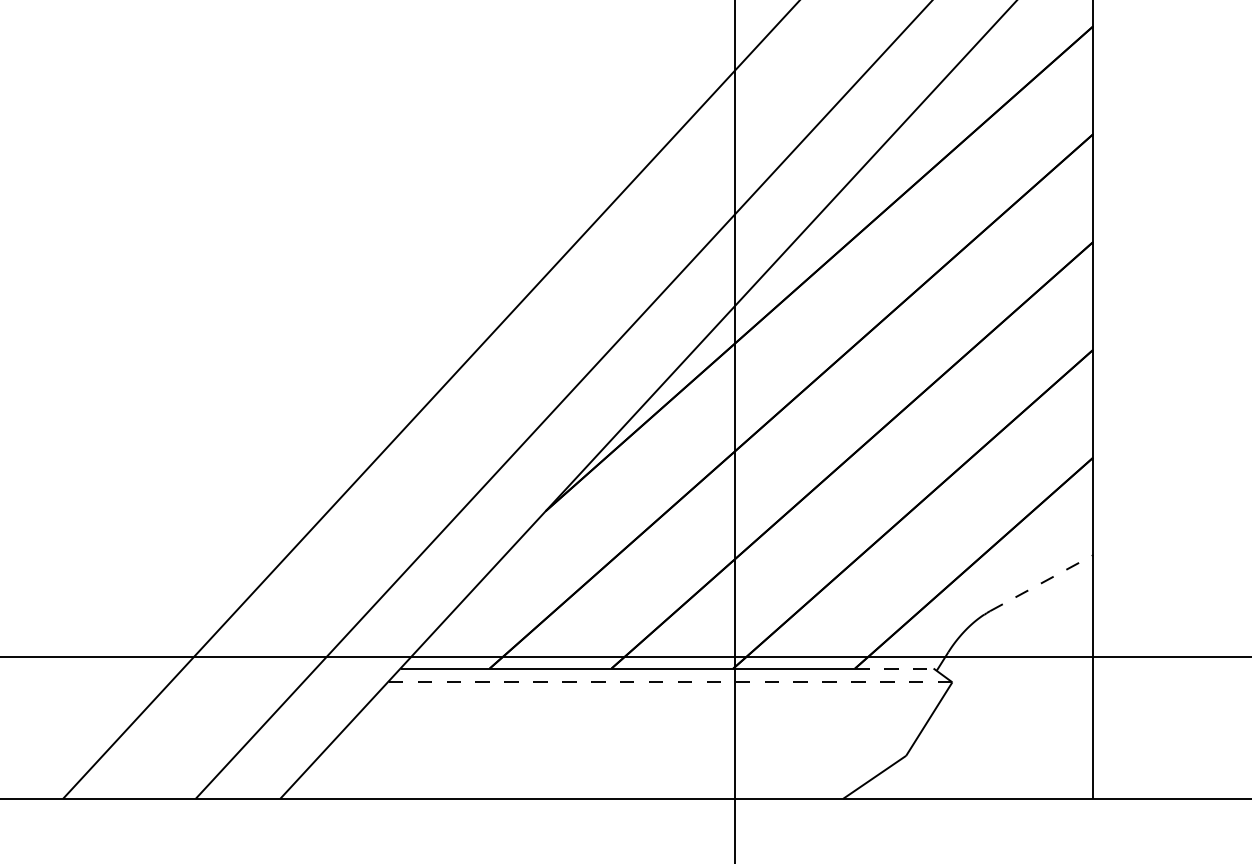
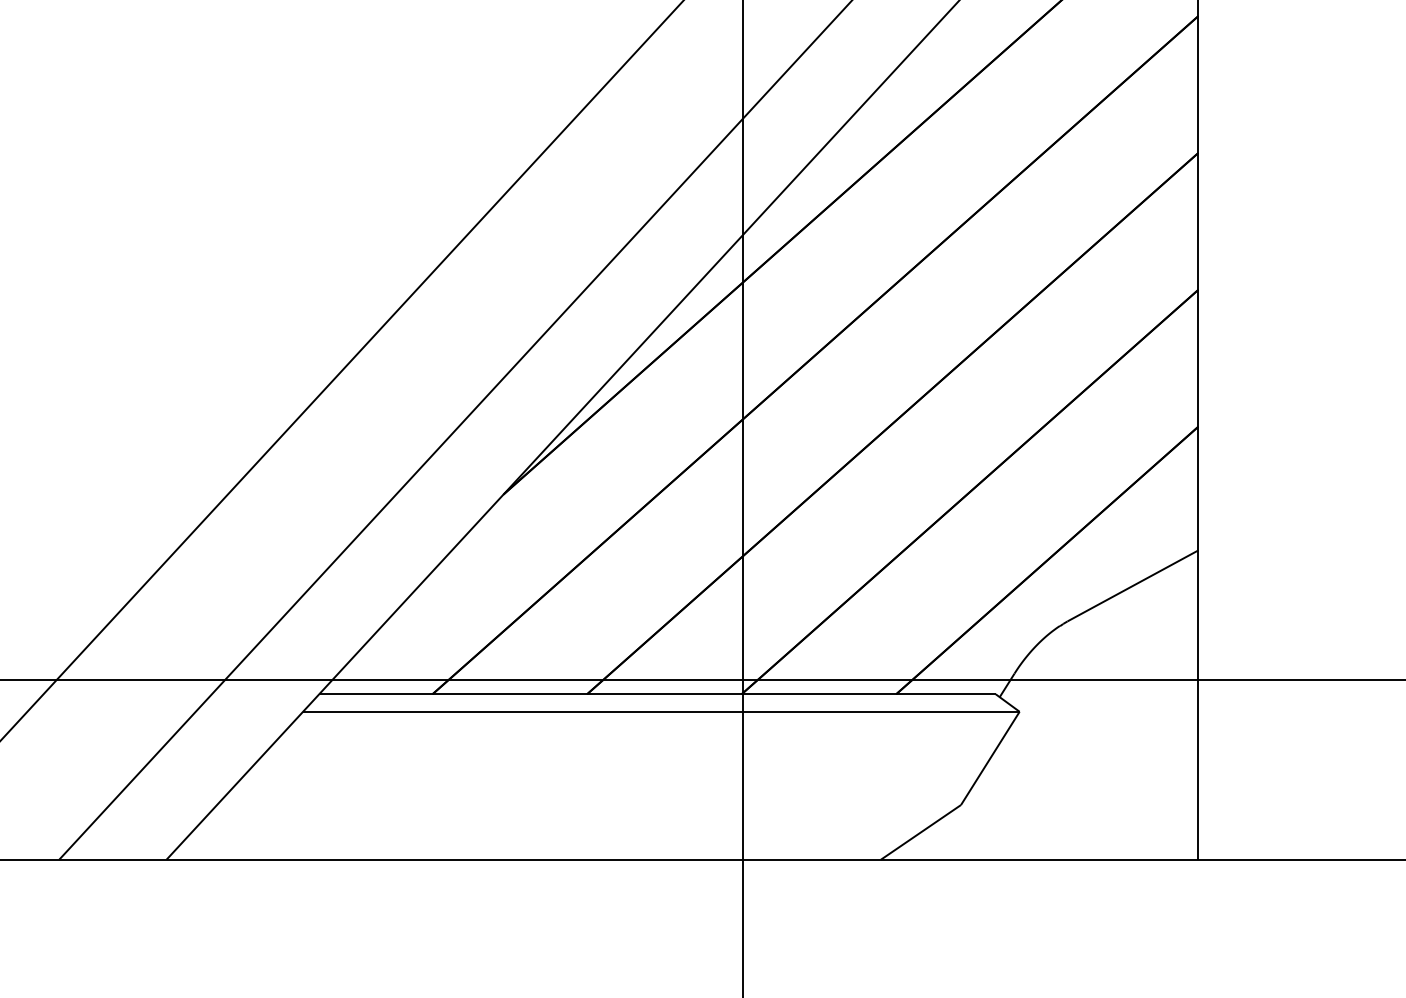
line: (1041, 583) -> (1132, 586), dashed -> solid
line: (894, 668) -> (946, 694), dashed -> solid
line: (669, 682) -> (660, 711), dashed -> solid

